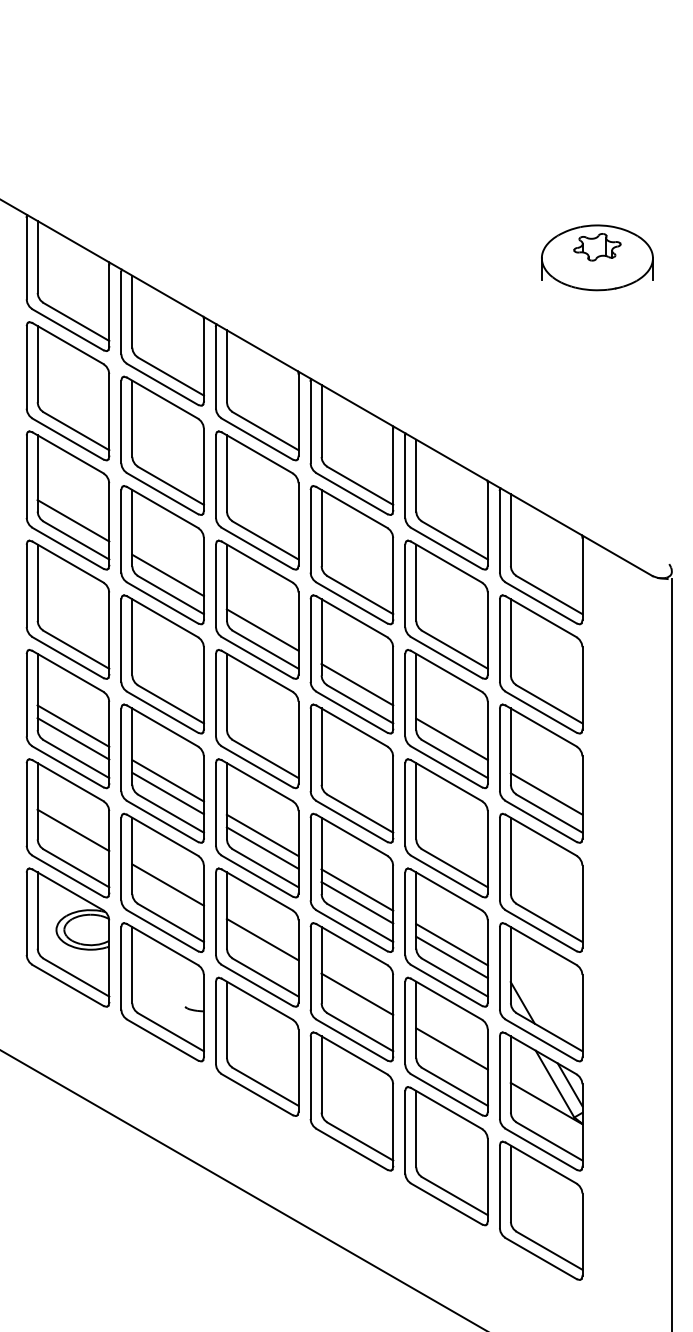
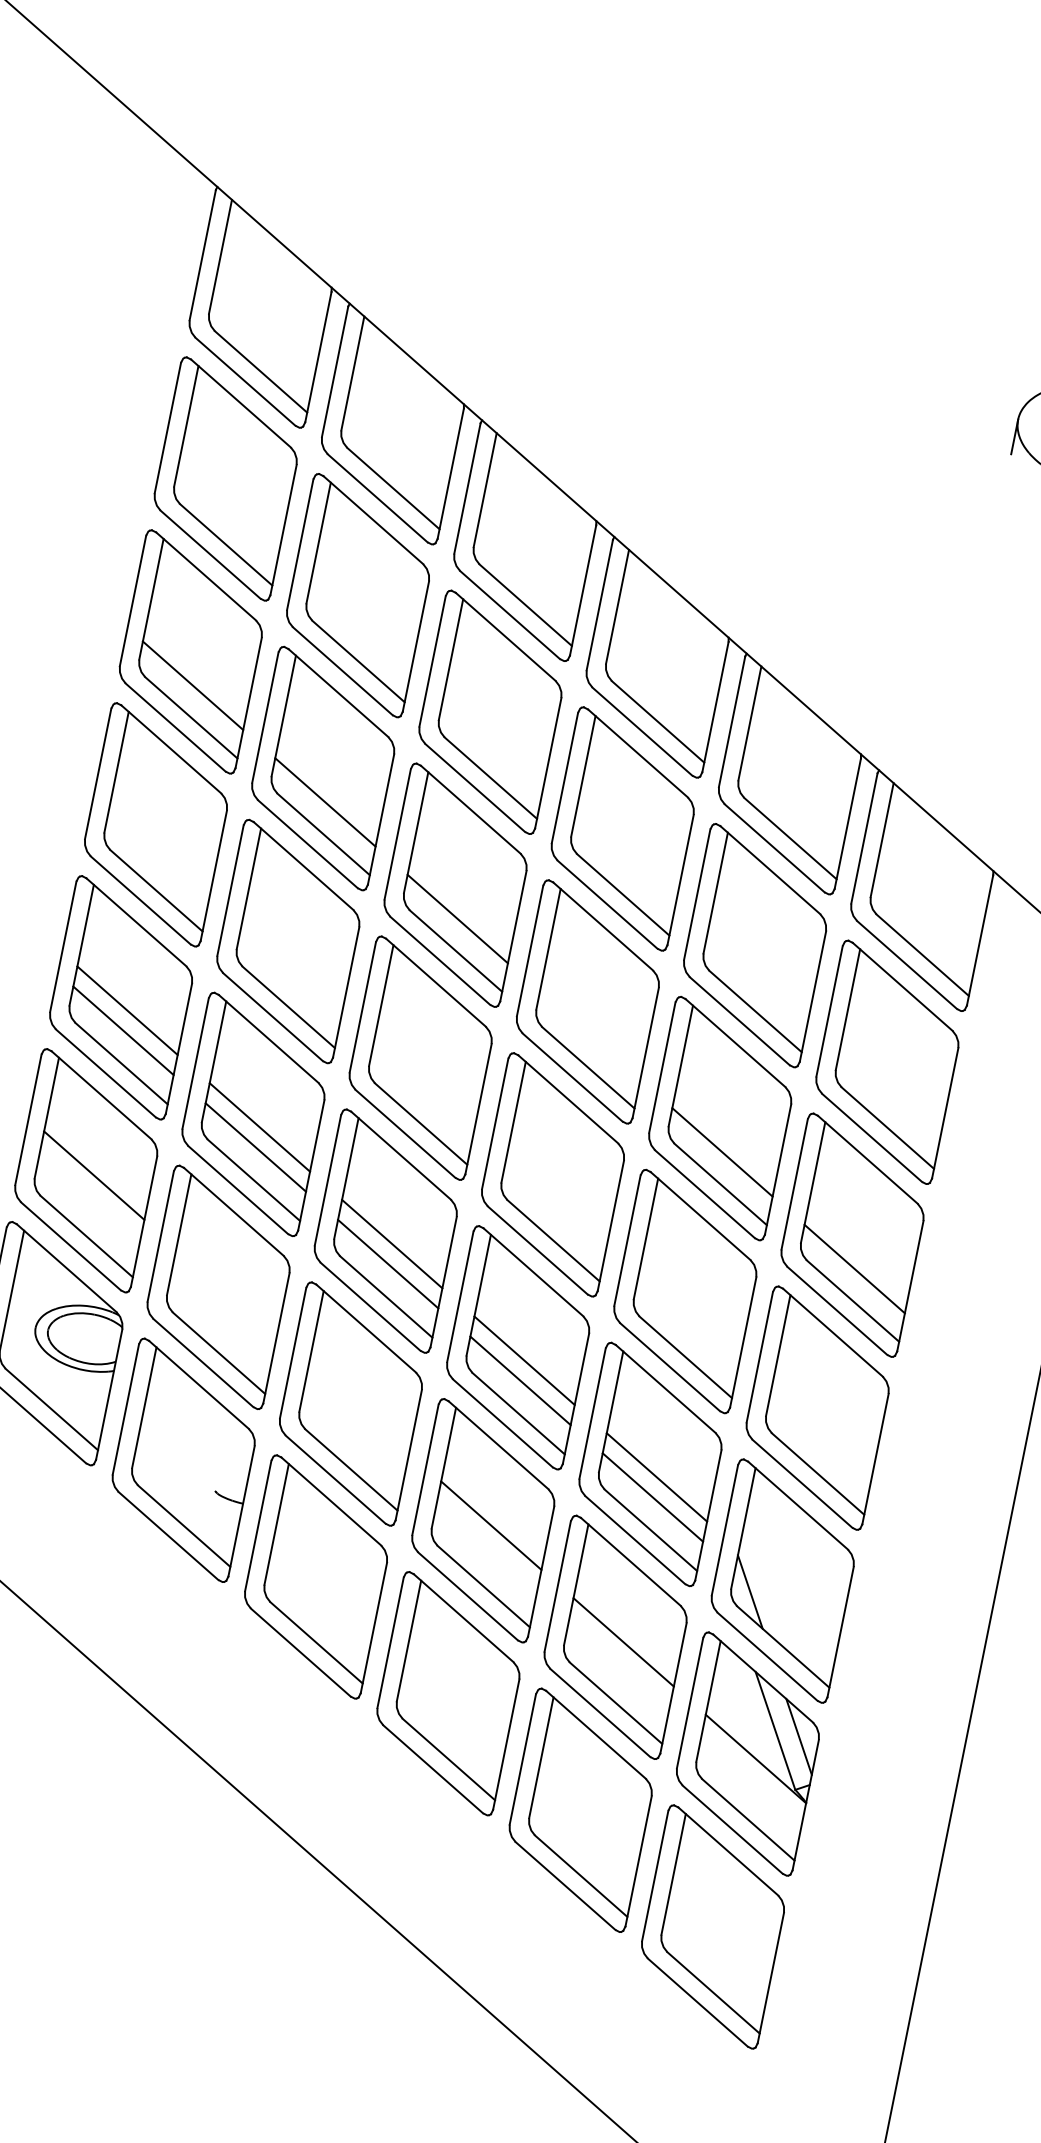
line: (357, 684) -> (590, 1035), removed
line: (167, 884) -> (225, 1291), removed
line: (262, 939) -> (358, 1408), removed

